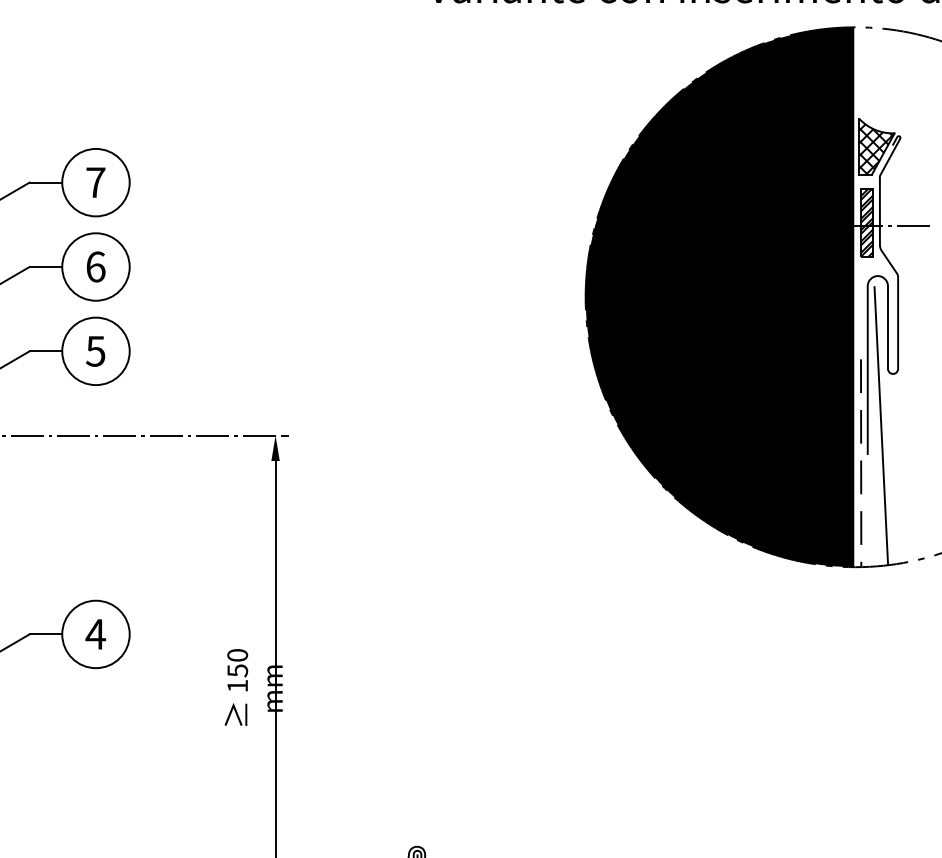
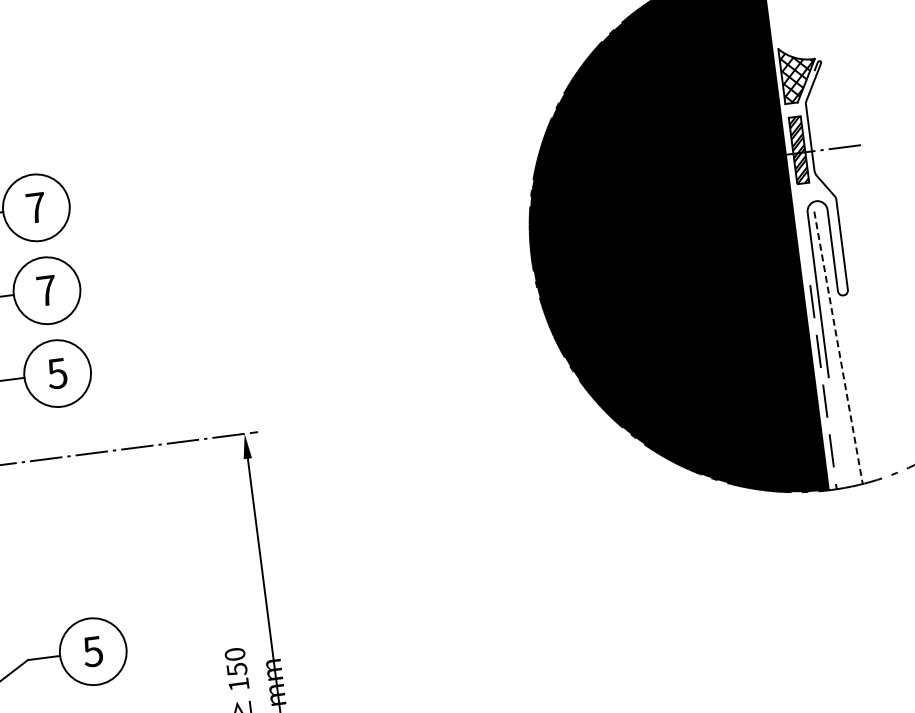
text: (95, 266) -> (46, 290), 6 -> 7
line: (881, 425) -> (838, 347), solid -> dashed
text: (95, 634) -> (92, 651), 4 -> 5

